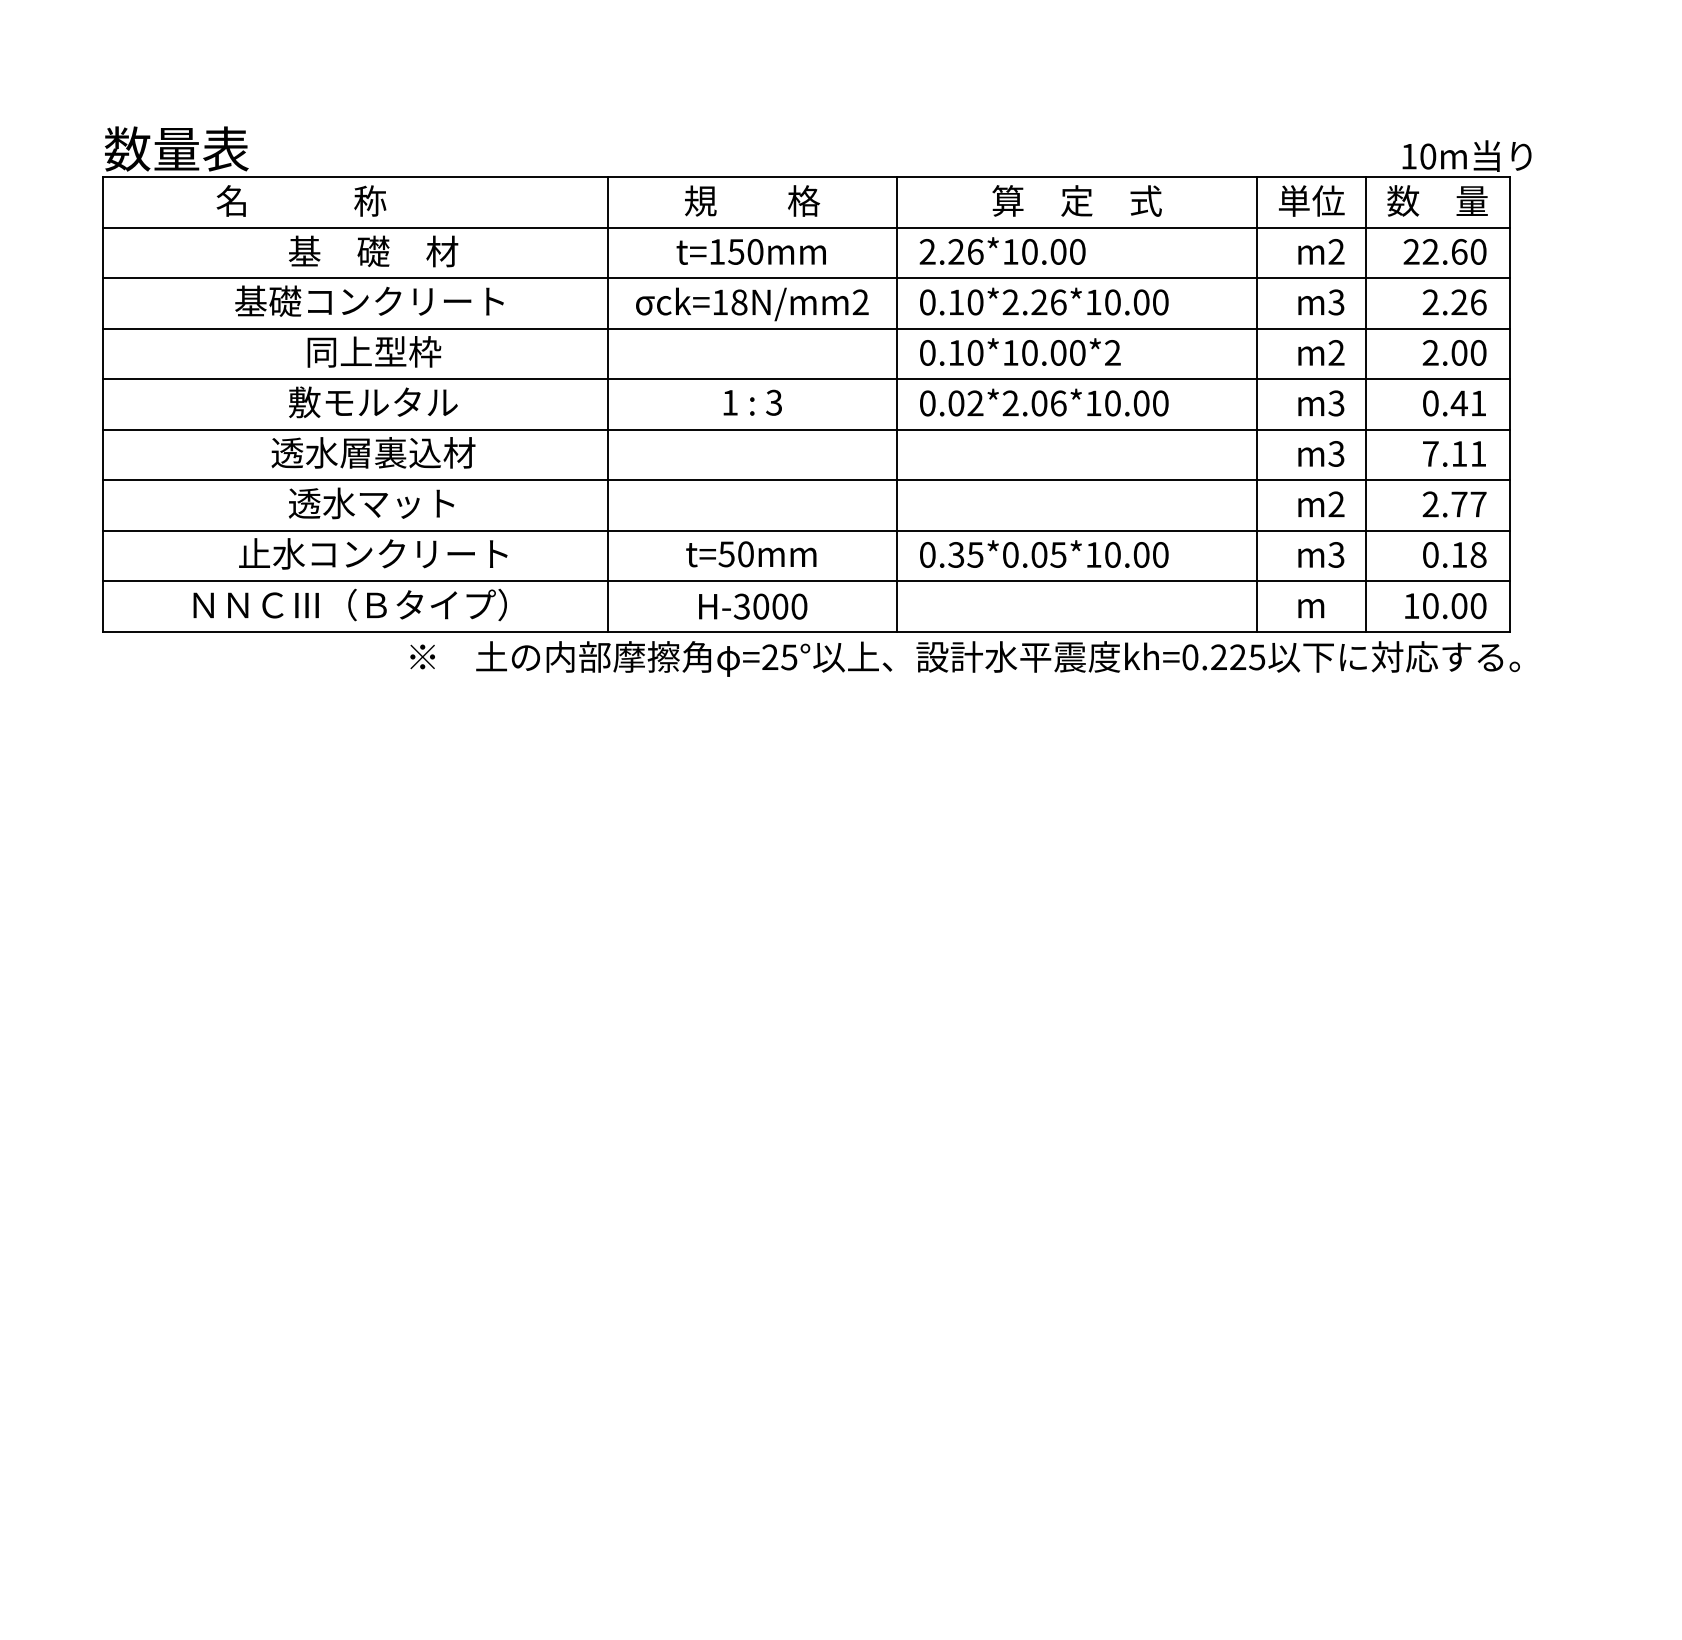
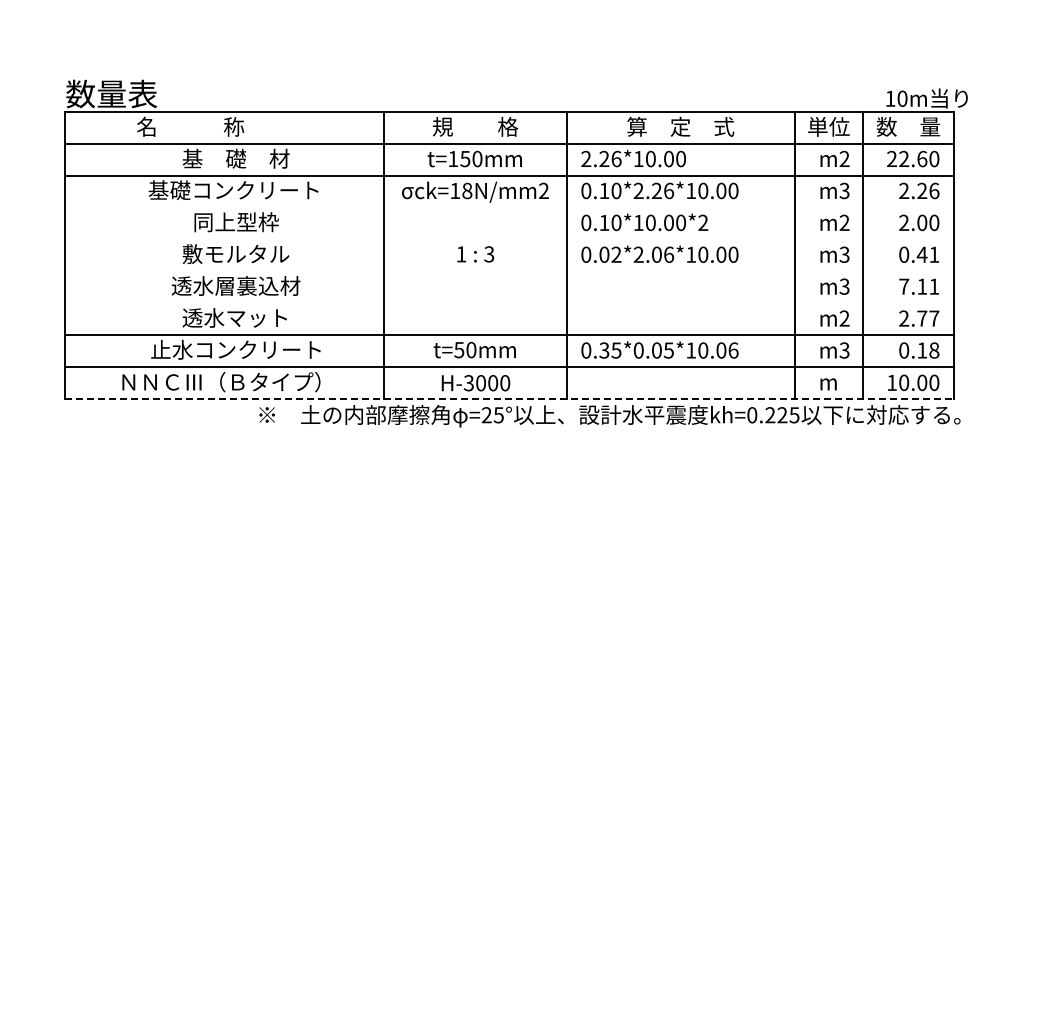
line: (806, 328) -> (509, 207), removed
line: (806, 379) -> (509, 239), removed
line: (806, 429) -> (509, 271), removed
line: (806, 480) -> (509, 303), removed
text: (1160, 554) -> (733, 350), 0.35*0.05*10.00 -> 0.35*0.05*10.06
line: (807, 632) -> (510, 399), solid -> dashed

